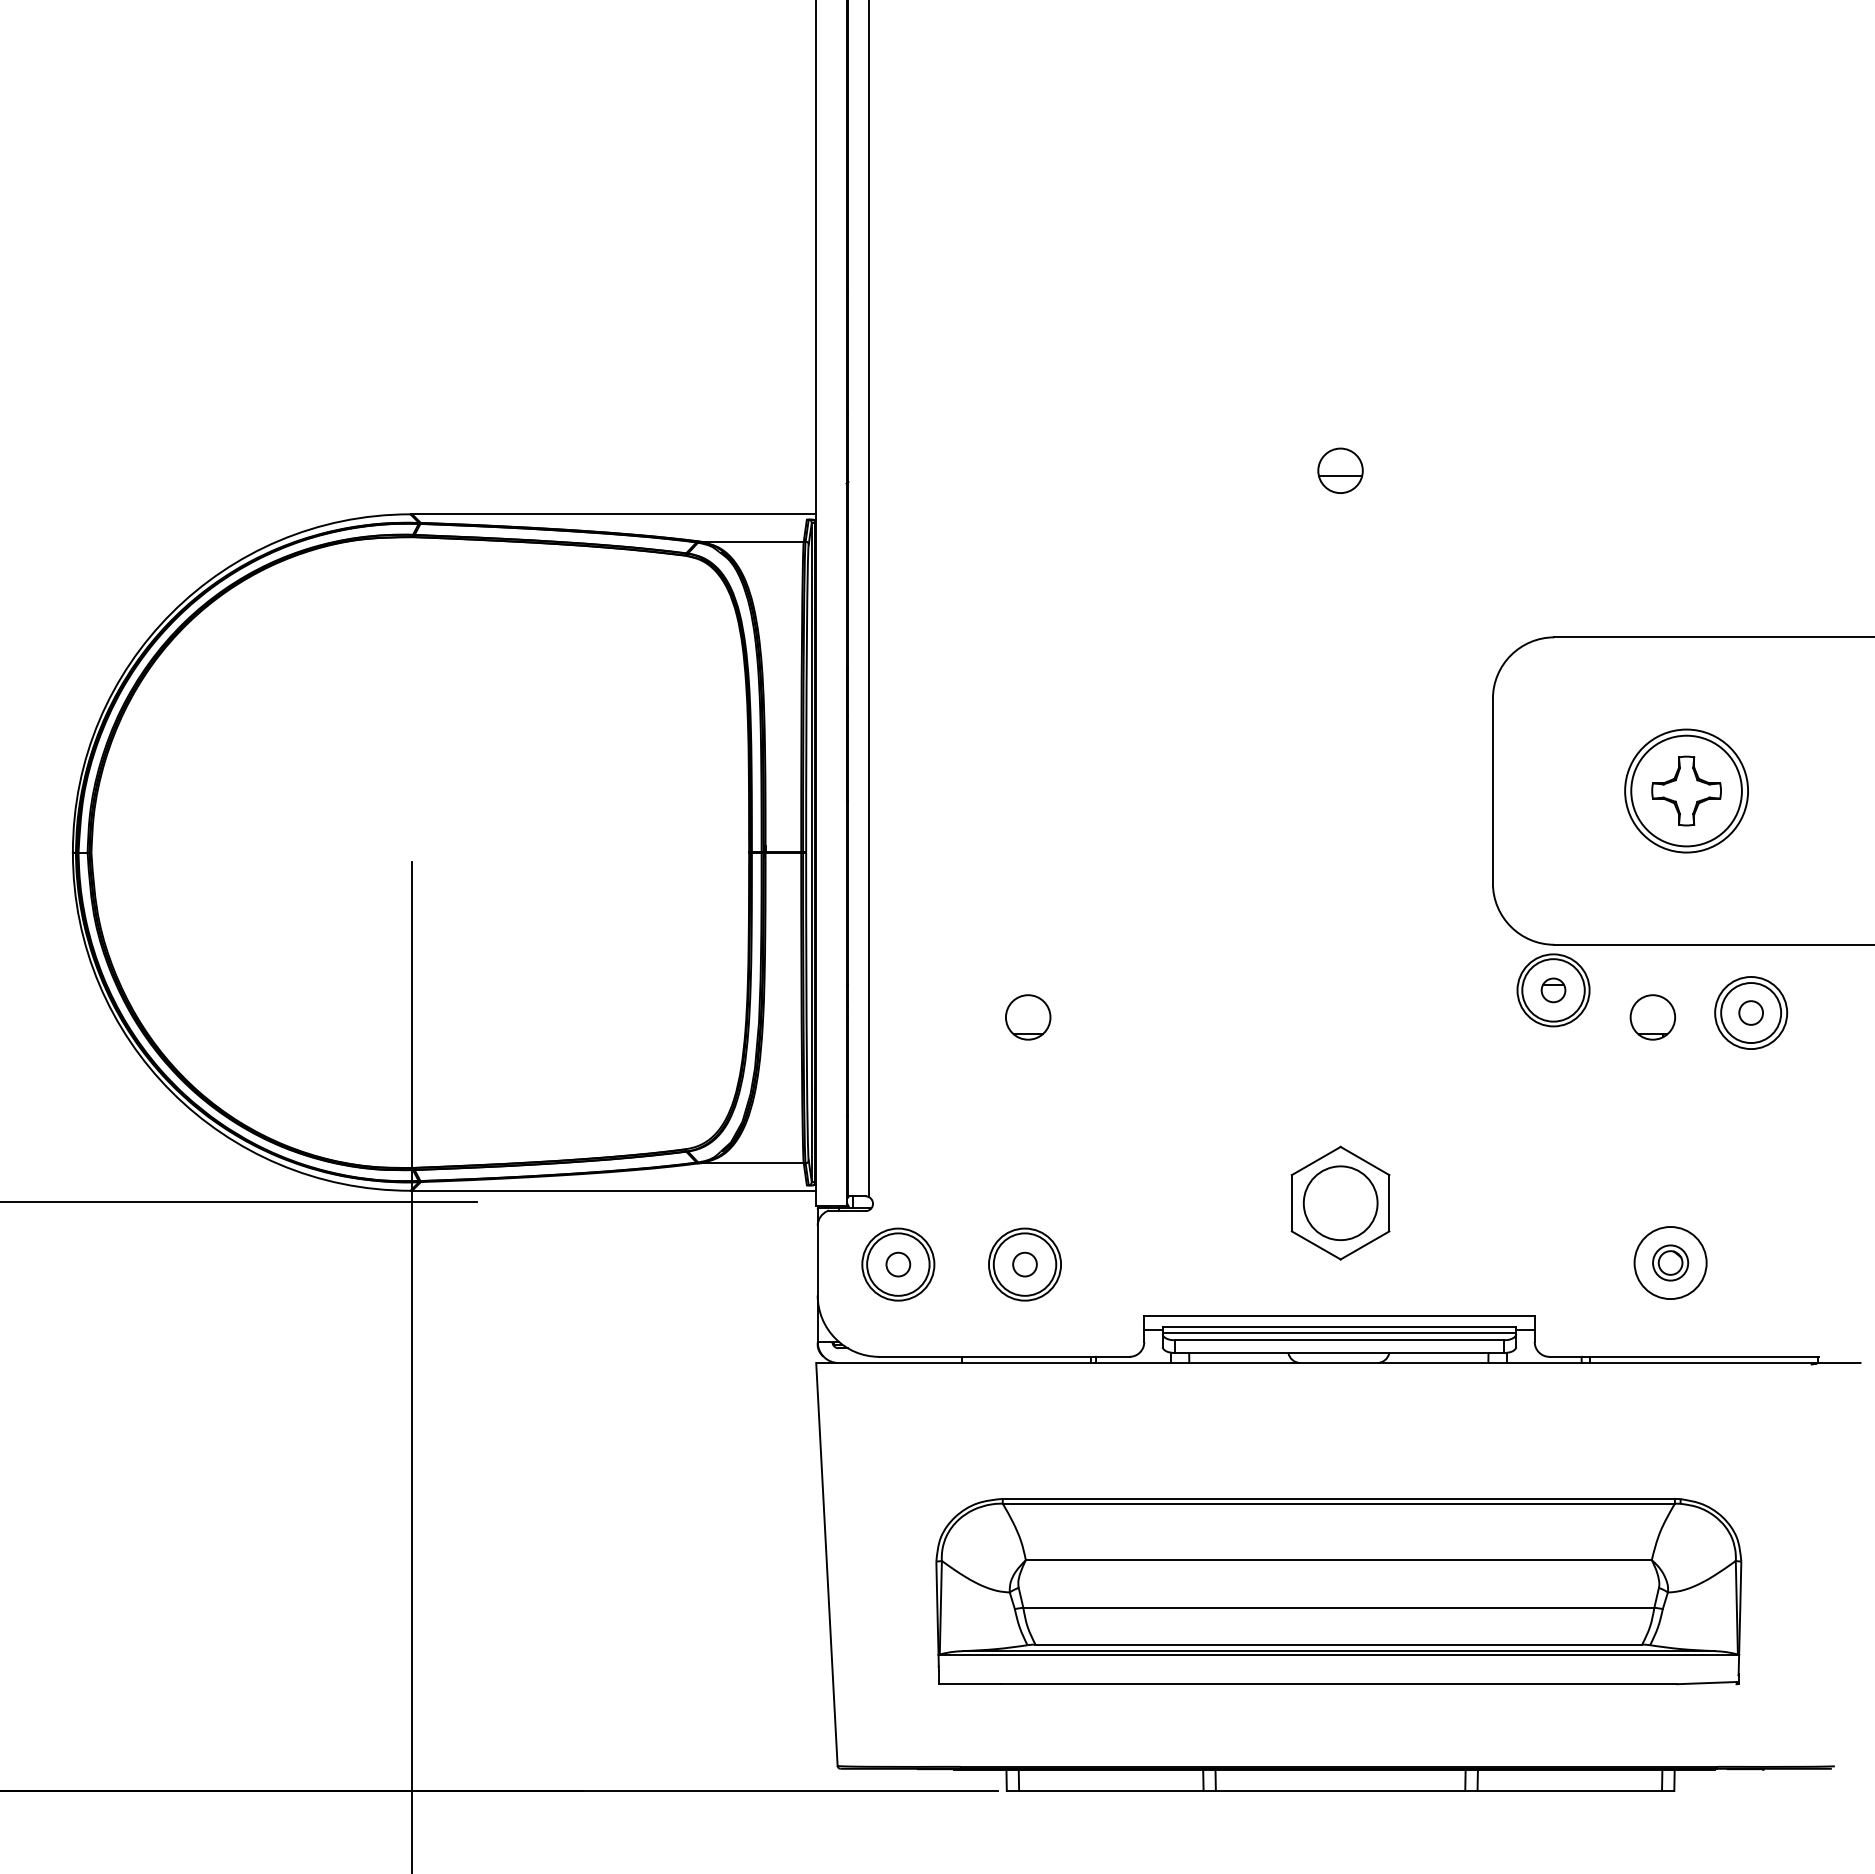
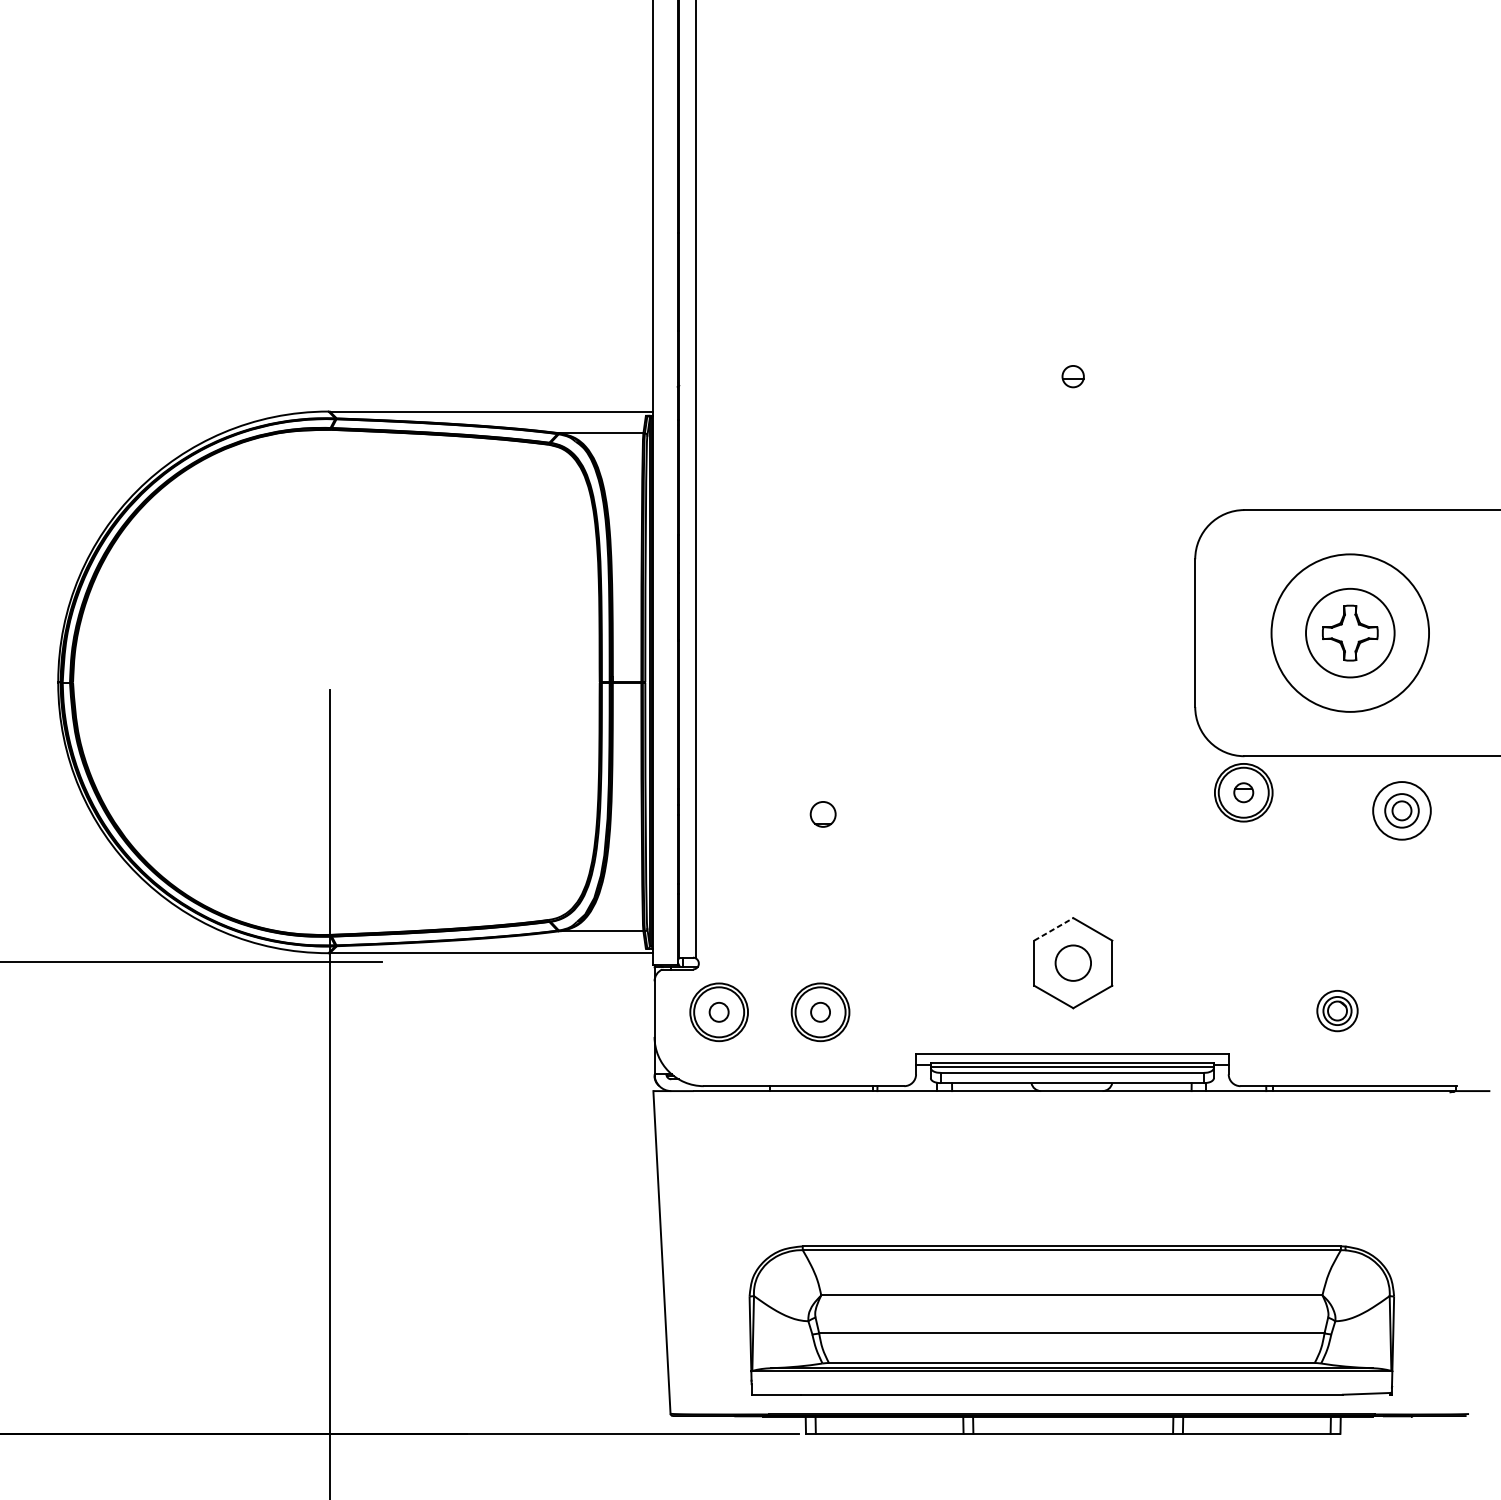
part: (1340, 470) -> (1073, 376), size x0.6
circle: (1686, 790) -> (1350, 632), size x1.6
circle: (1751, 1013) -> (1402, 811), size x0.7
part: (1028, 1017) -> (823, 814), size x0.7
part: (1652, 1017) -> (1323, 814), removed
line: (1316, 1160) -> (1053, 928), solid -> dashed
circle: (1340, 1203) -> (1073, 963), size x0.6
circle: (1670, 1263) -> (1337, 1011), size x0.7
part: (1338, 1591) -> (1071, 1320), moved

